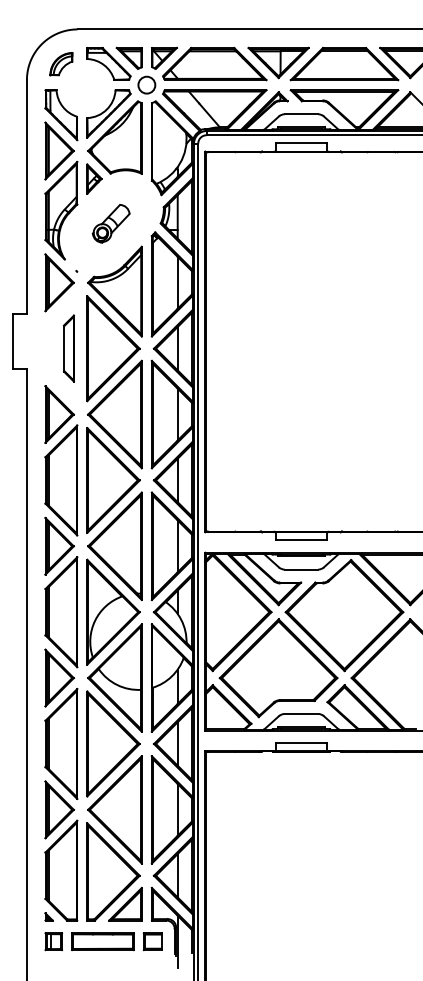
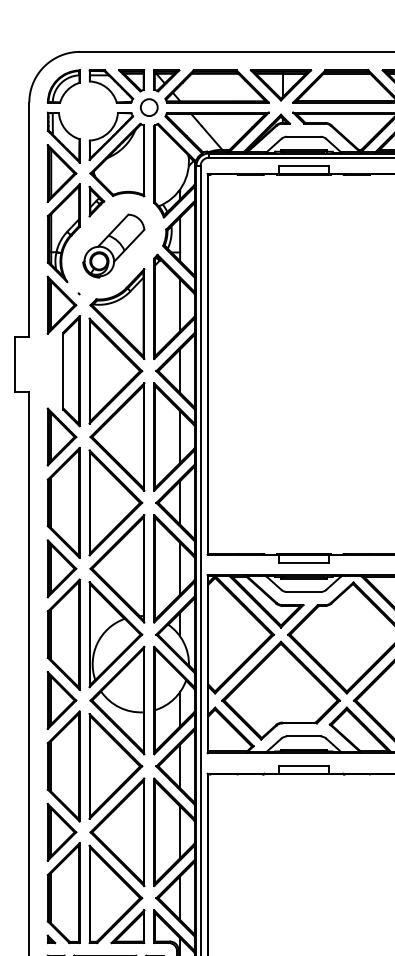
part: (61, 64) -> (63, 86), size x1.43
part: (110, 223) -> (112, 245), size x1.67
part: (68, 348) -> (70, 370), size x1.67

